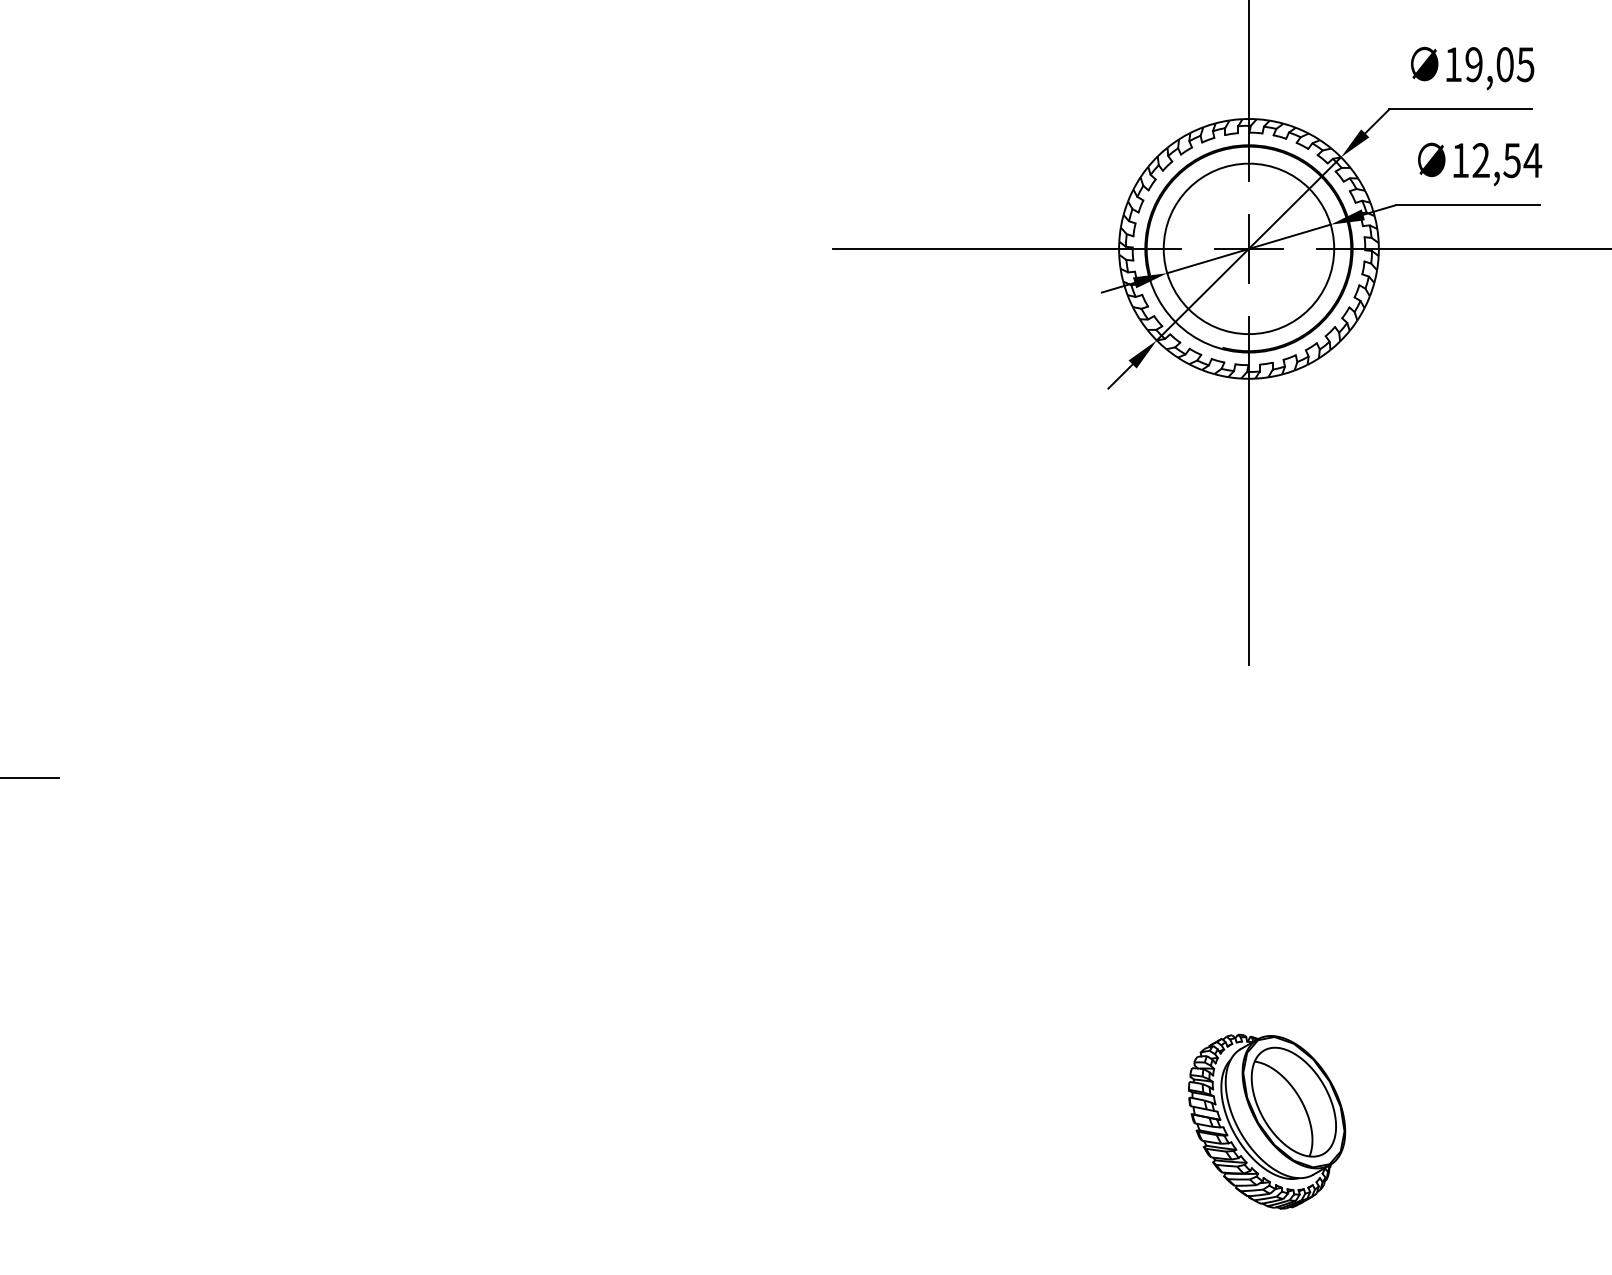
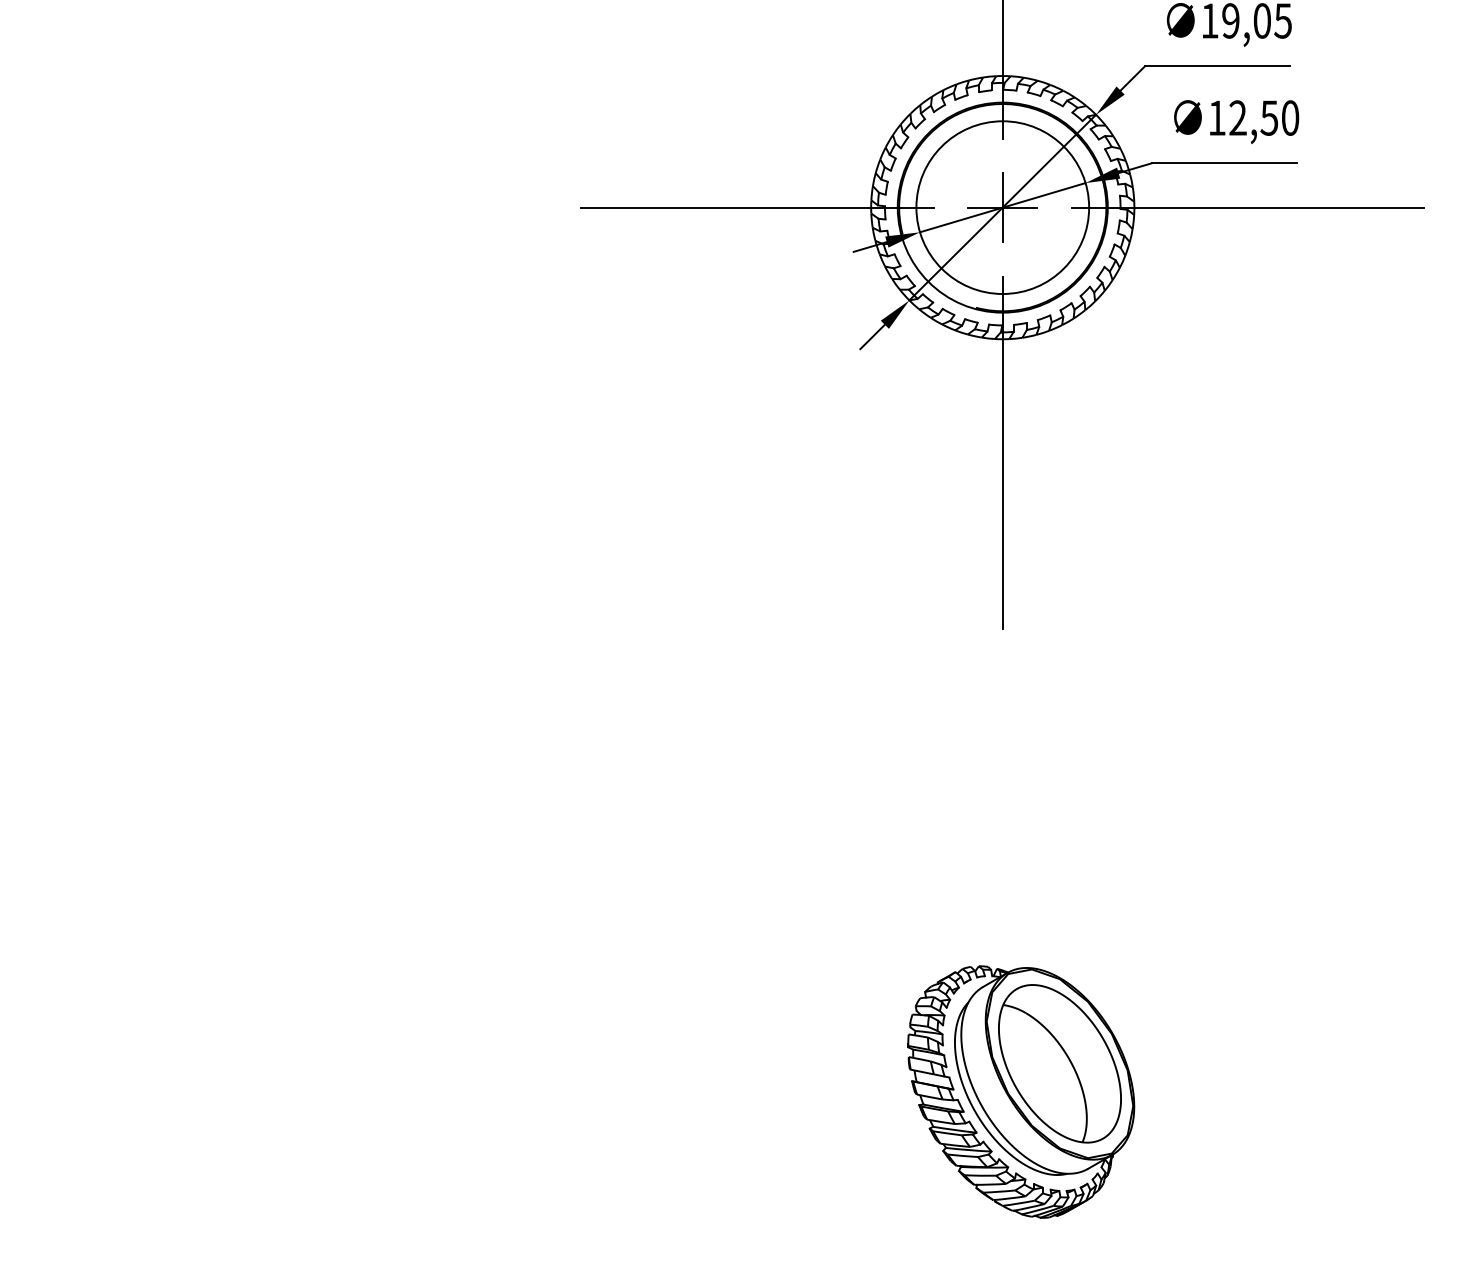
text: (1532, 160) -> (1290, 118), 12,54 -> 12,50
part: (1266, 1121) -> (1020, 1091), size x1.43

